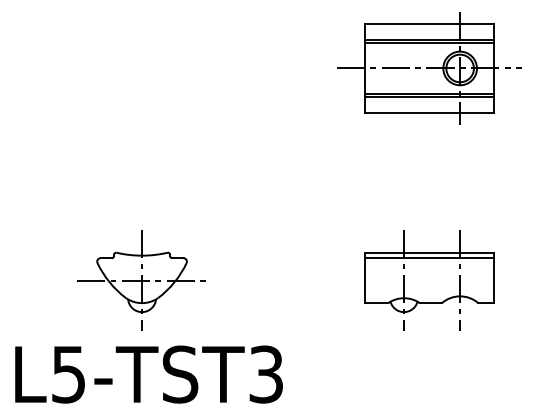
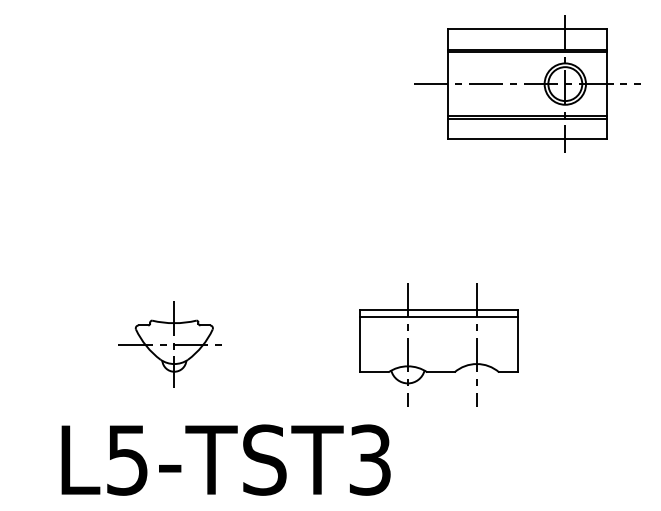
part: (141, 280) -> (173, 344), size x0.7
part: (429, 280) -> (439, 344), moved
text: (148, 374) -> (225, 460), moved

